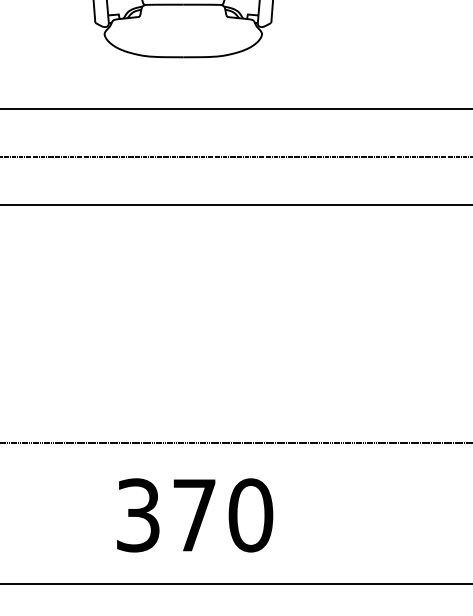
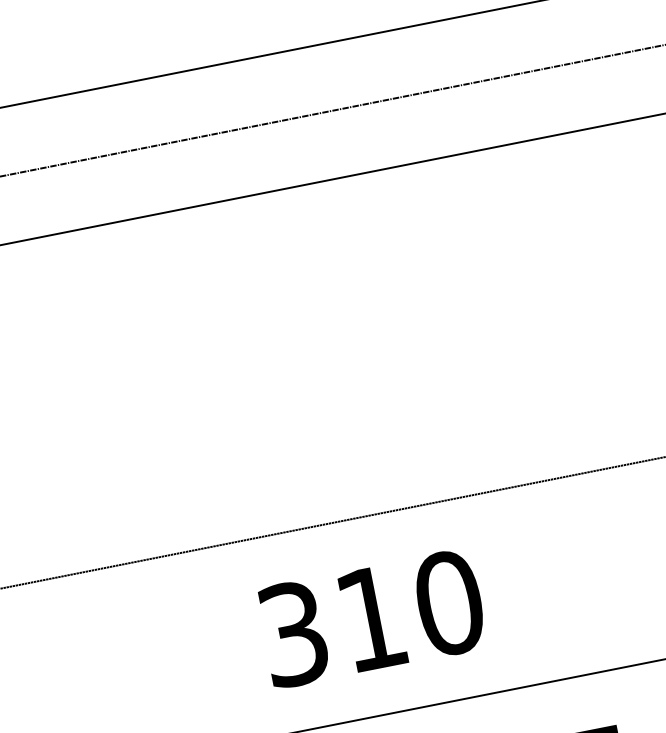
text: (194, 515) -> (371, 618), 370 -> 310

